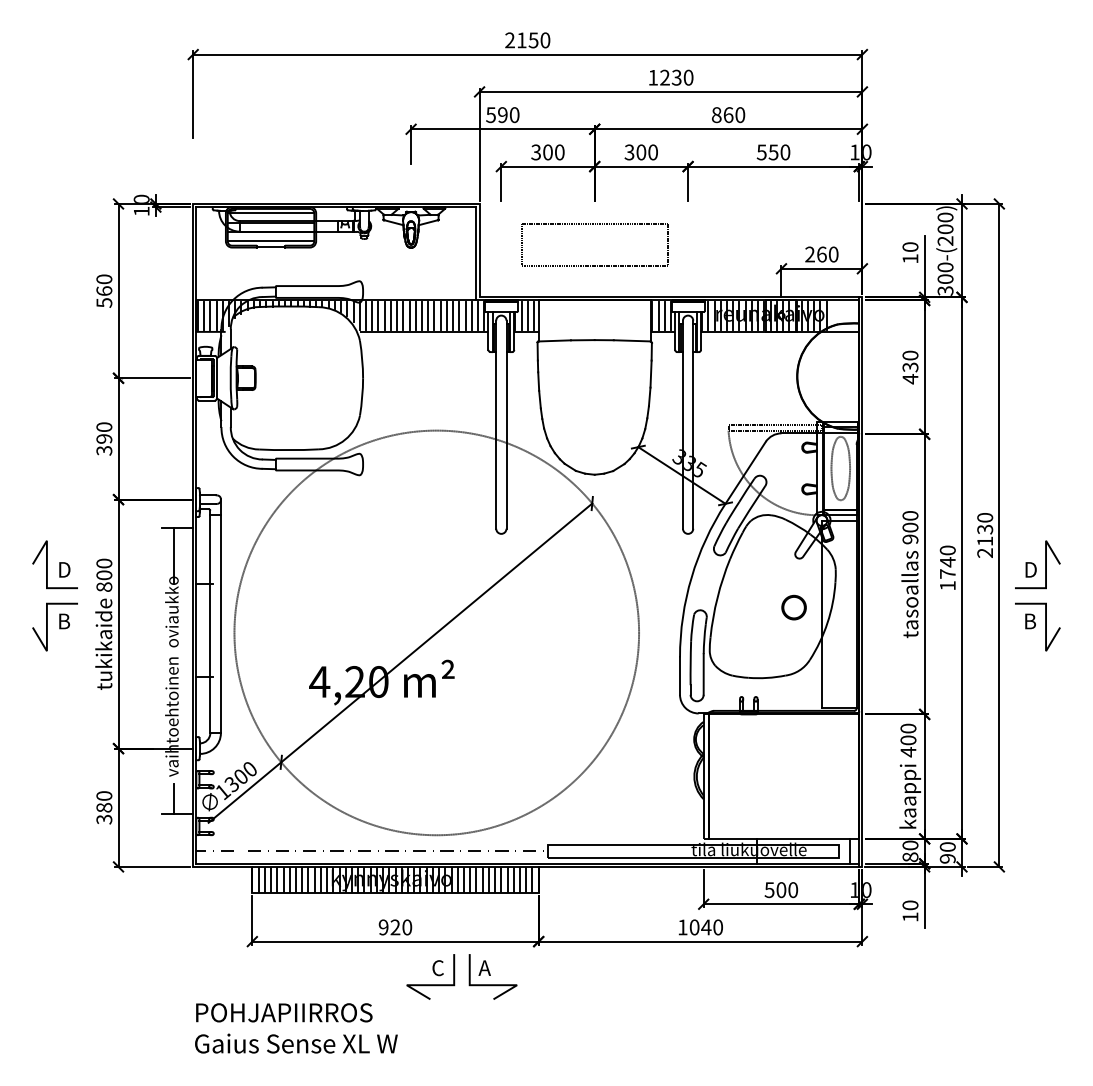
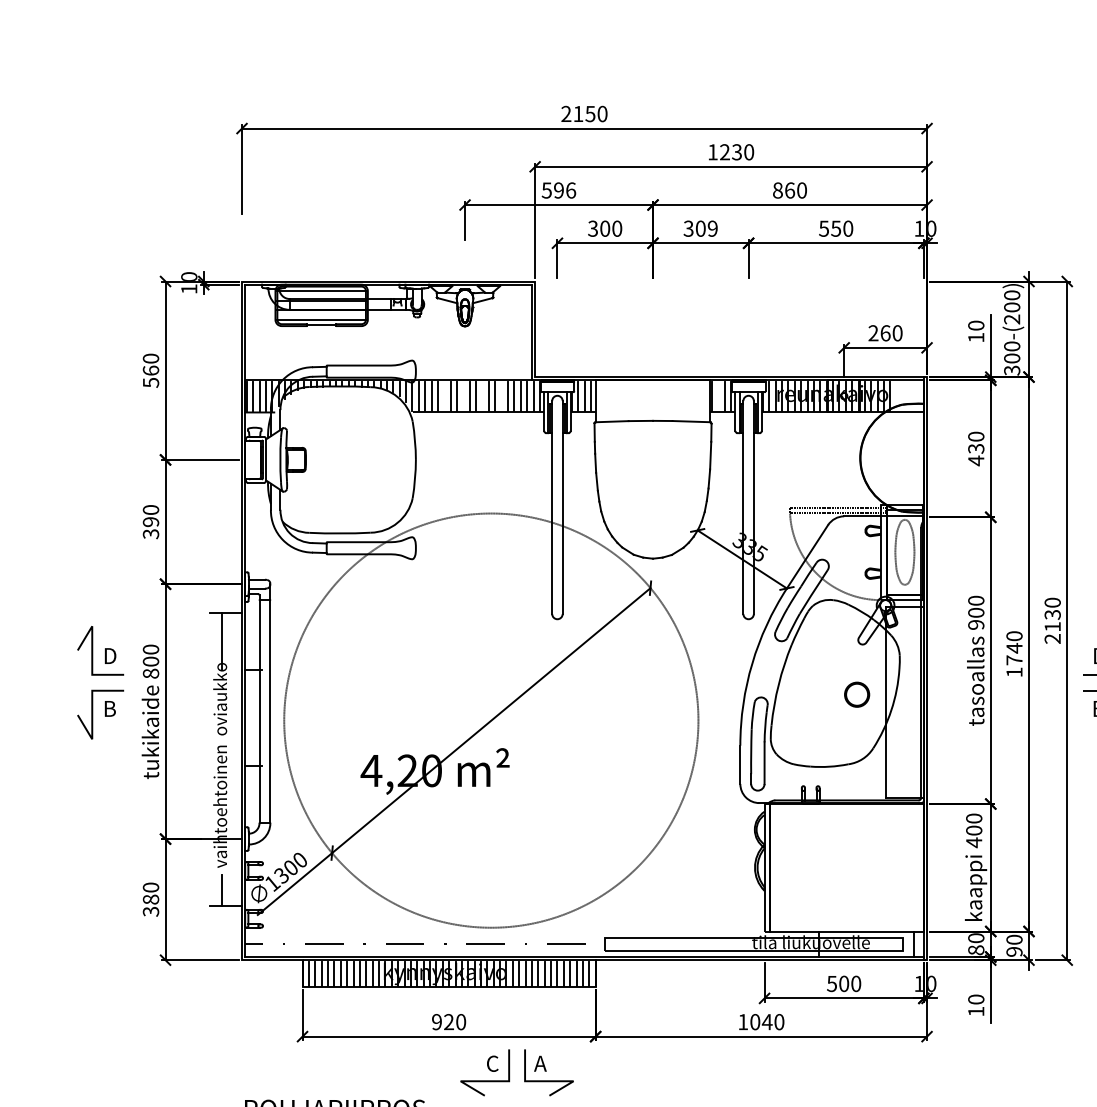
text: (514, 114) -> (570, 189), 590 -> 596
text: (652, 152) -> (712, 228), 300 -> 309
part: (593, 224) -> (651, 302), removed
line: (390, 316) -> (443, 396), removed
line: (409, 316) -> (463, 396), removed
line: (428, 316) -> (482, 396), removed
line: (446, 316) -> (501, 396), removed
line: (658, 316) -> (718, 396), removed

